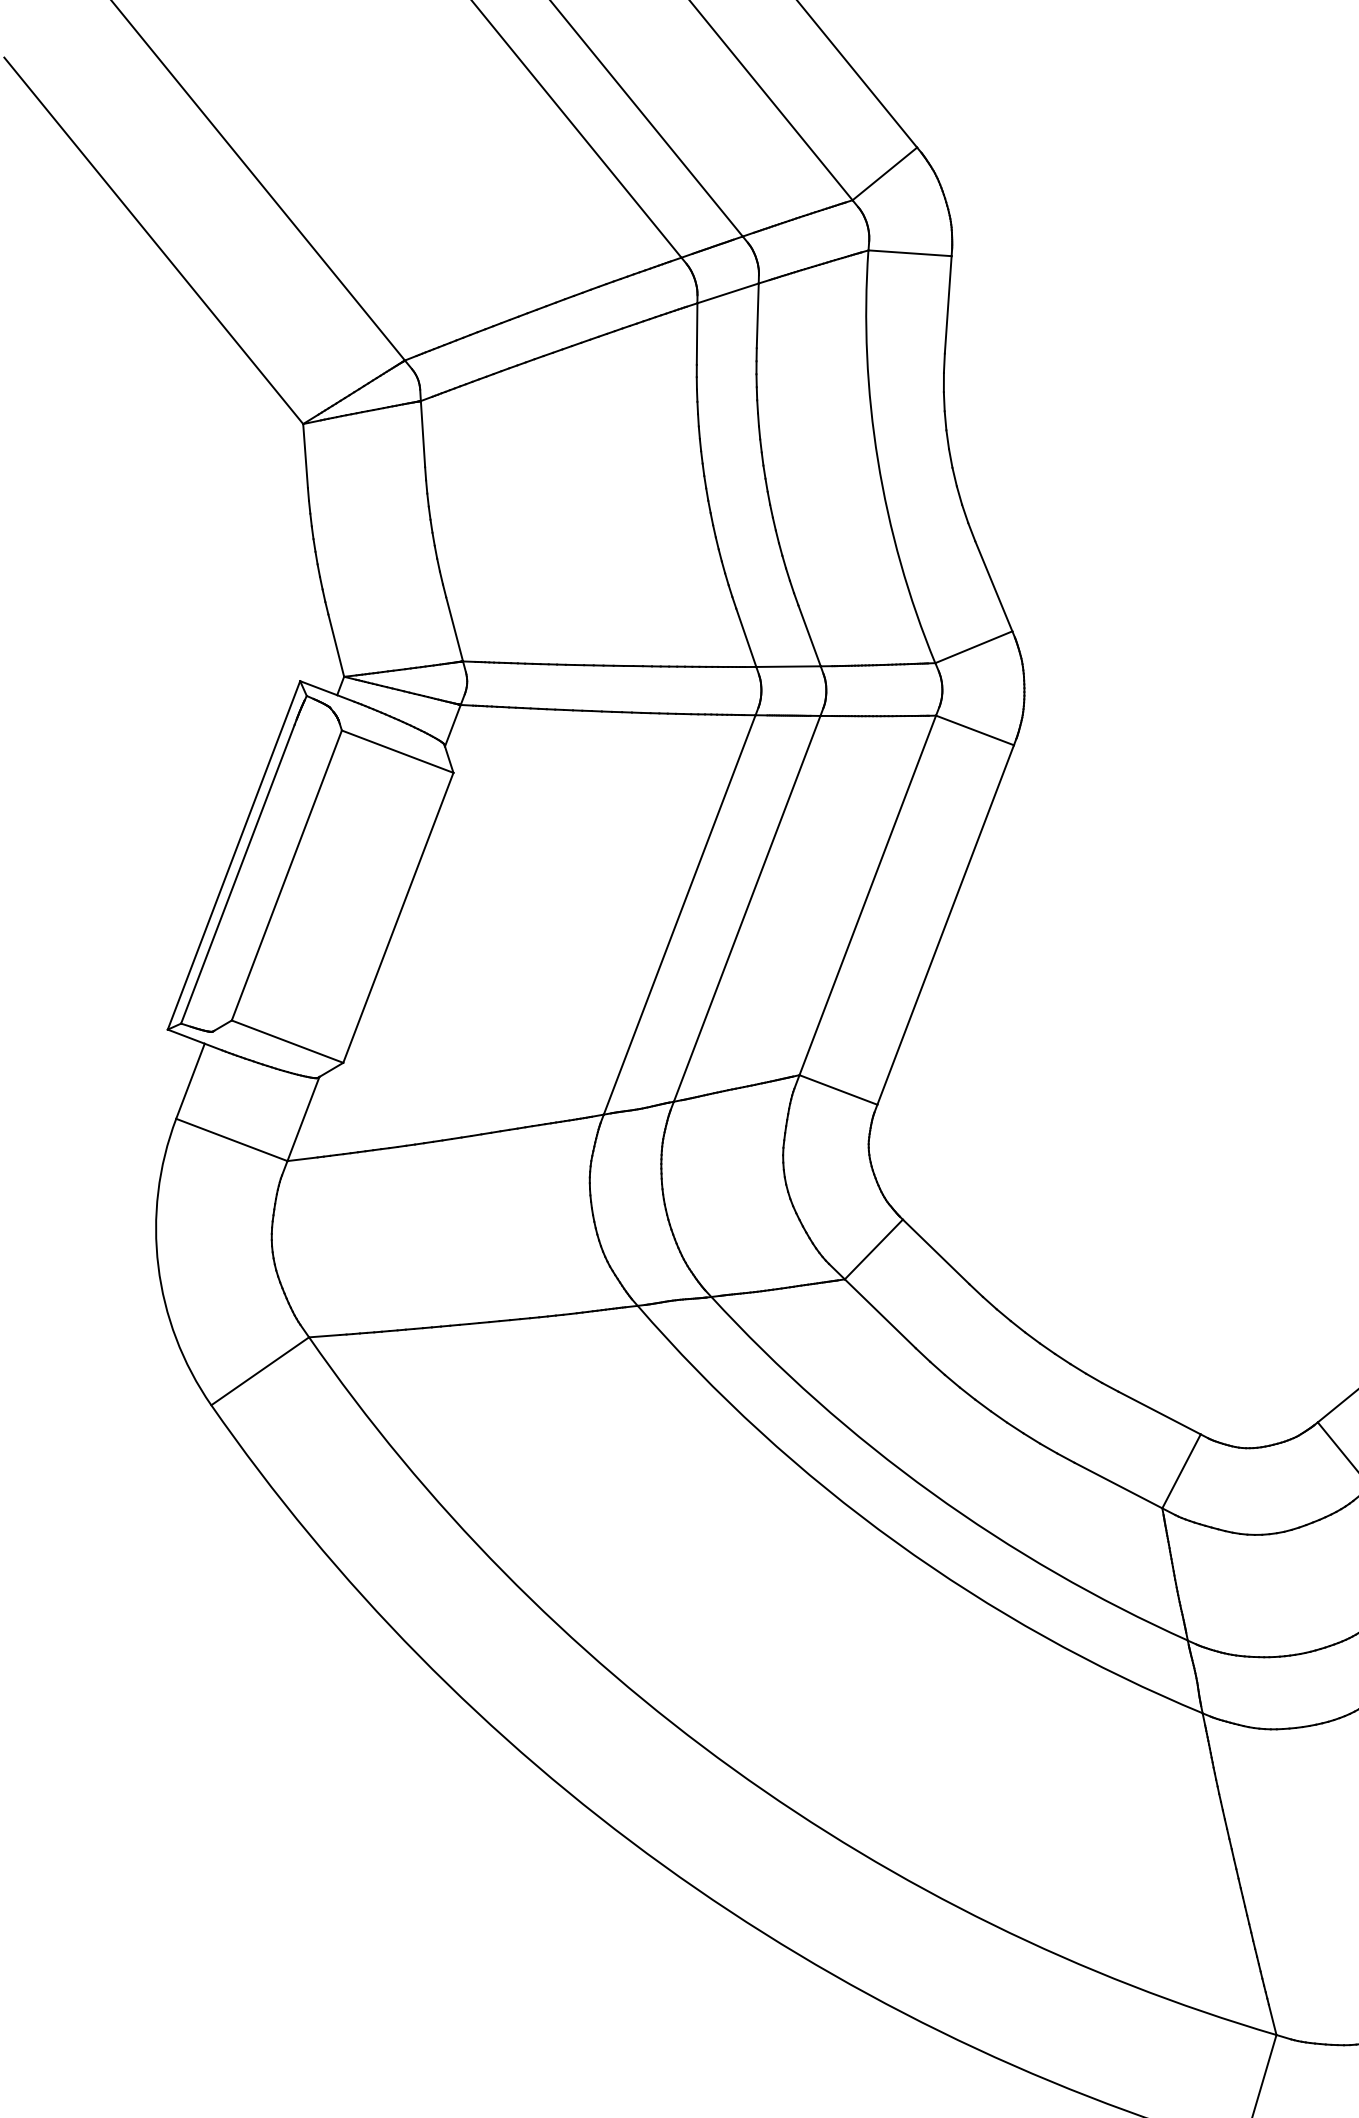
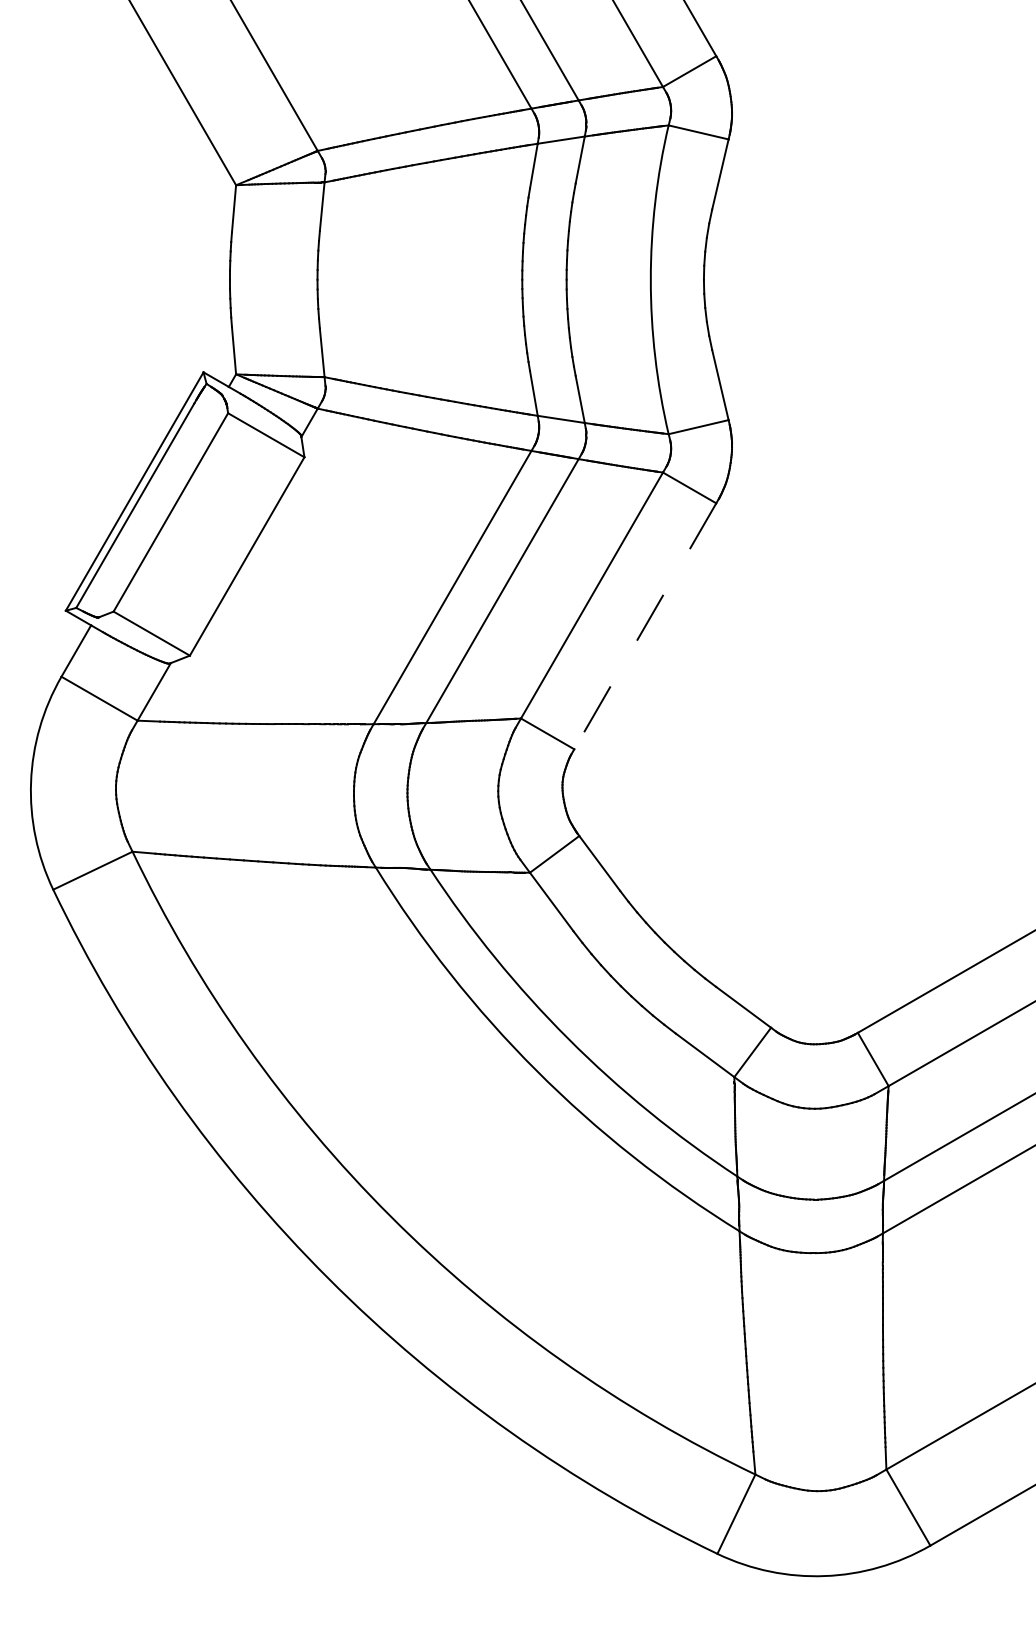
line: (945, 925) -> (645, 626), solid -> dashed

